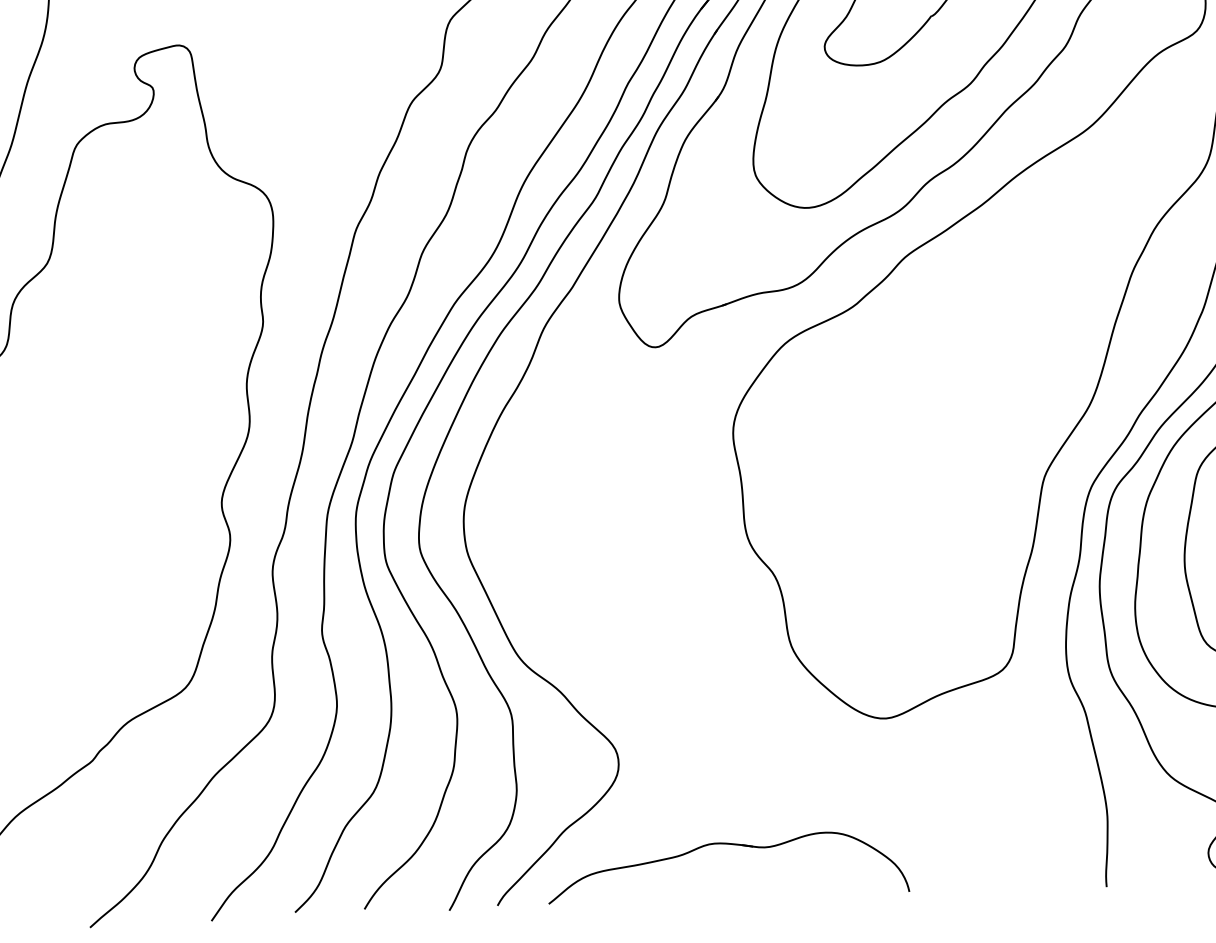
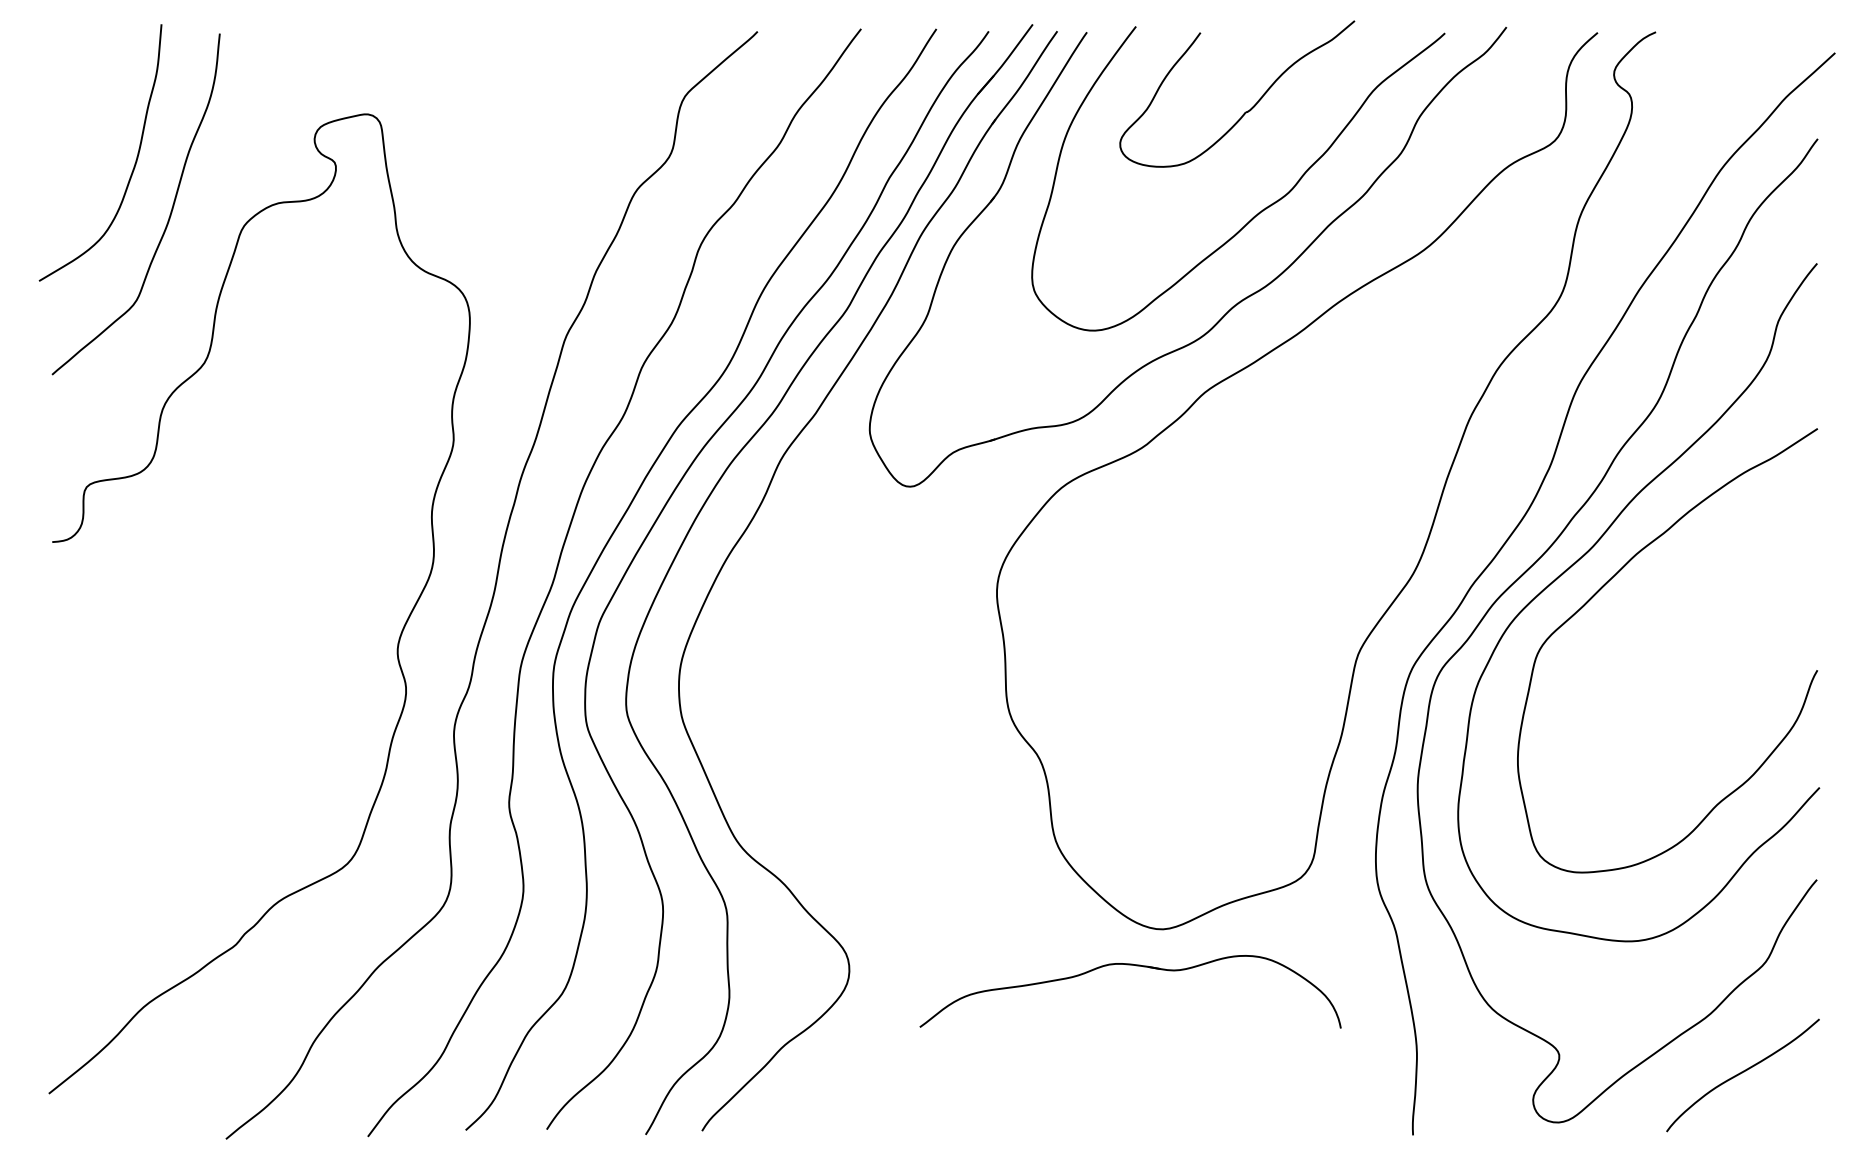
part: (732, 845) -> (1136, 966), moved

